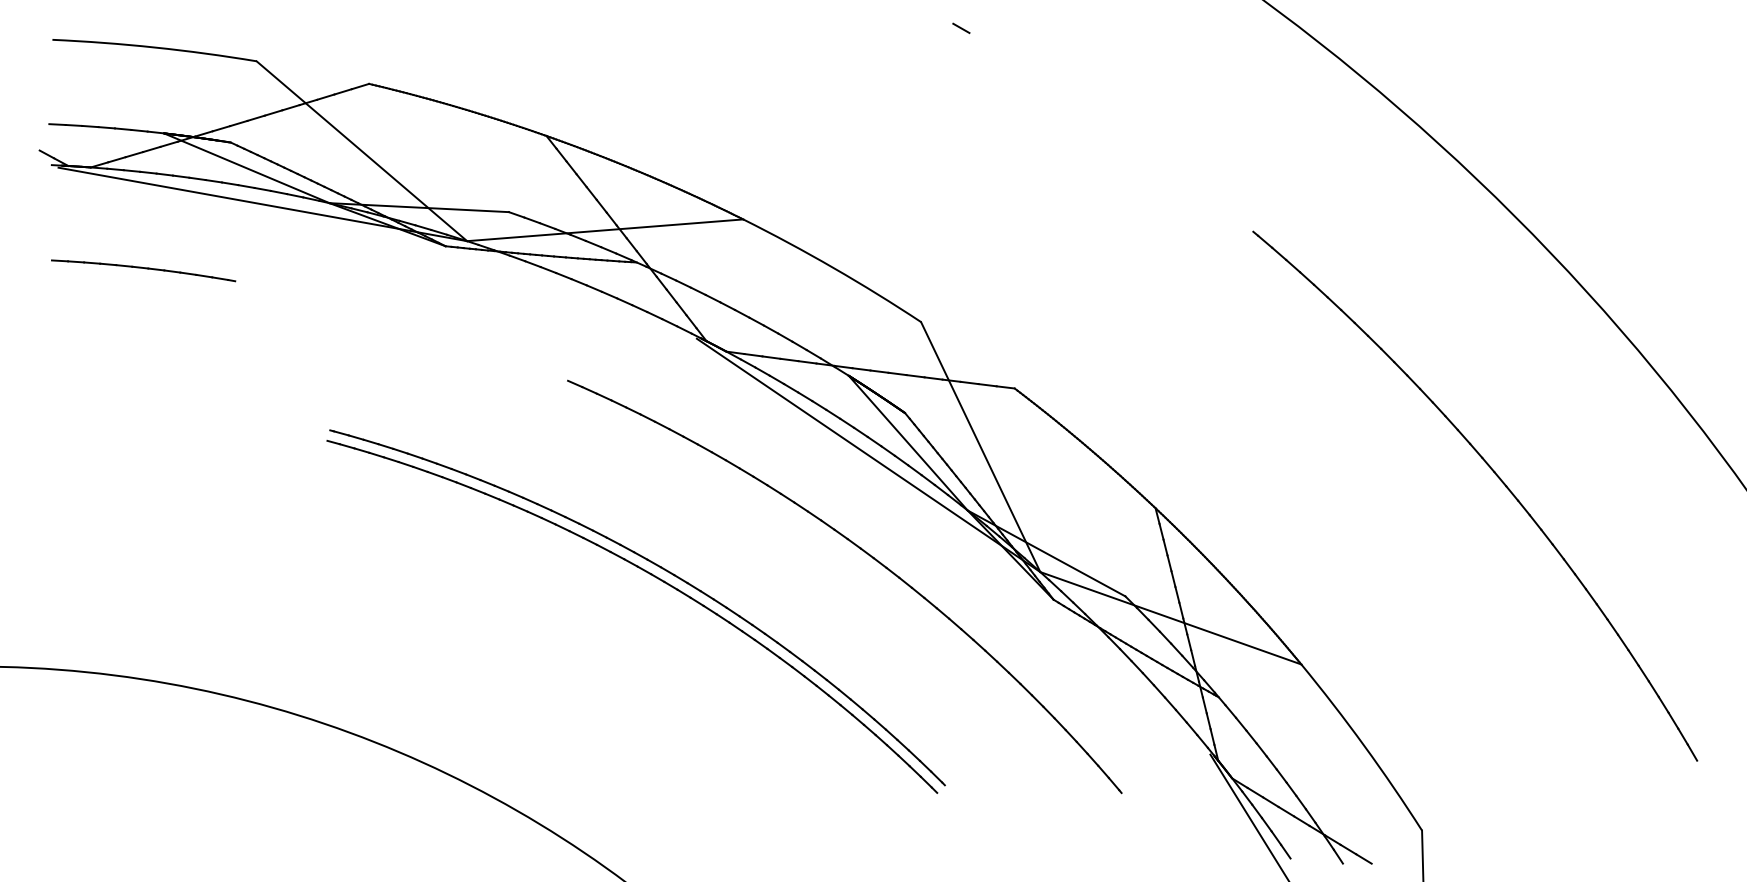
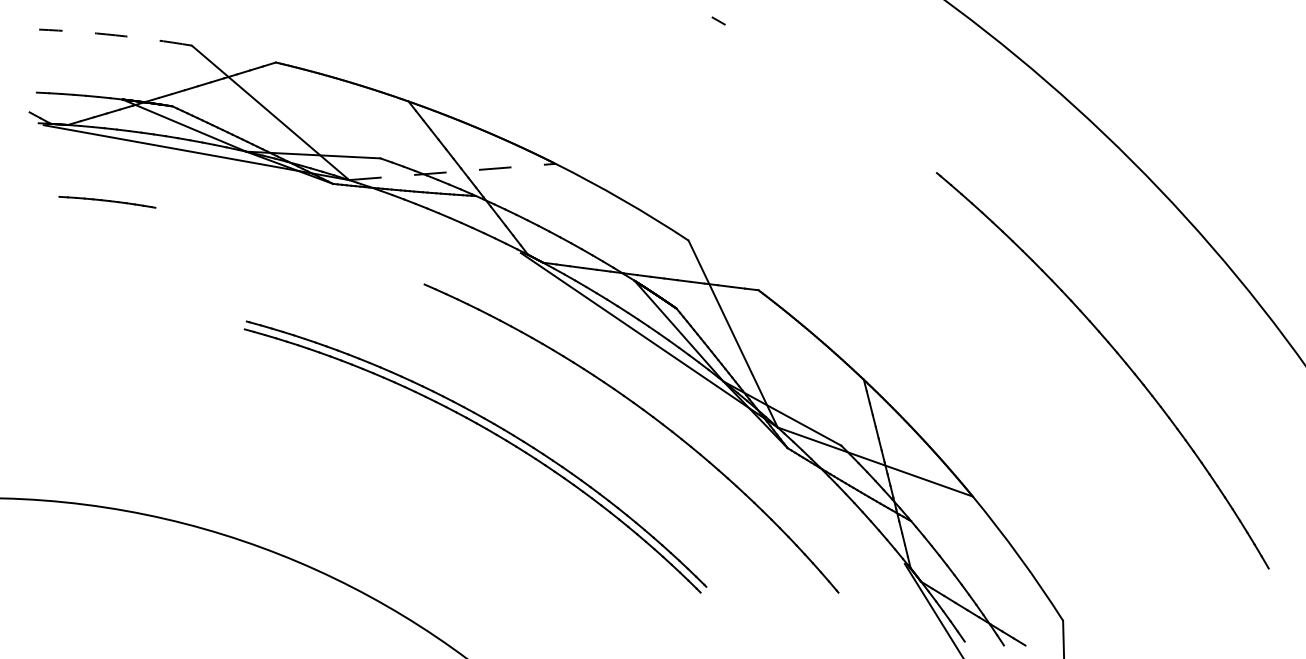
arc: (154, 47) -> (115, 35), solid -> dashed
line: (605, 230) -> (452, 172), solid -> dashed
part: (143, 270) -> (107, 202), size x0.7

